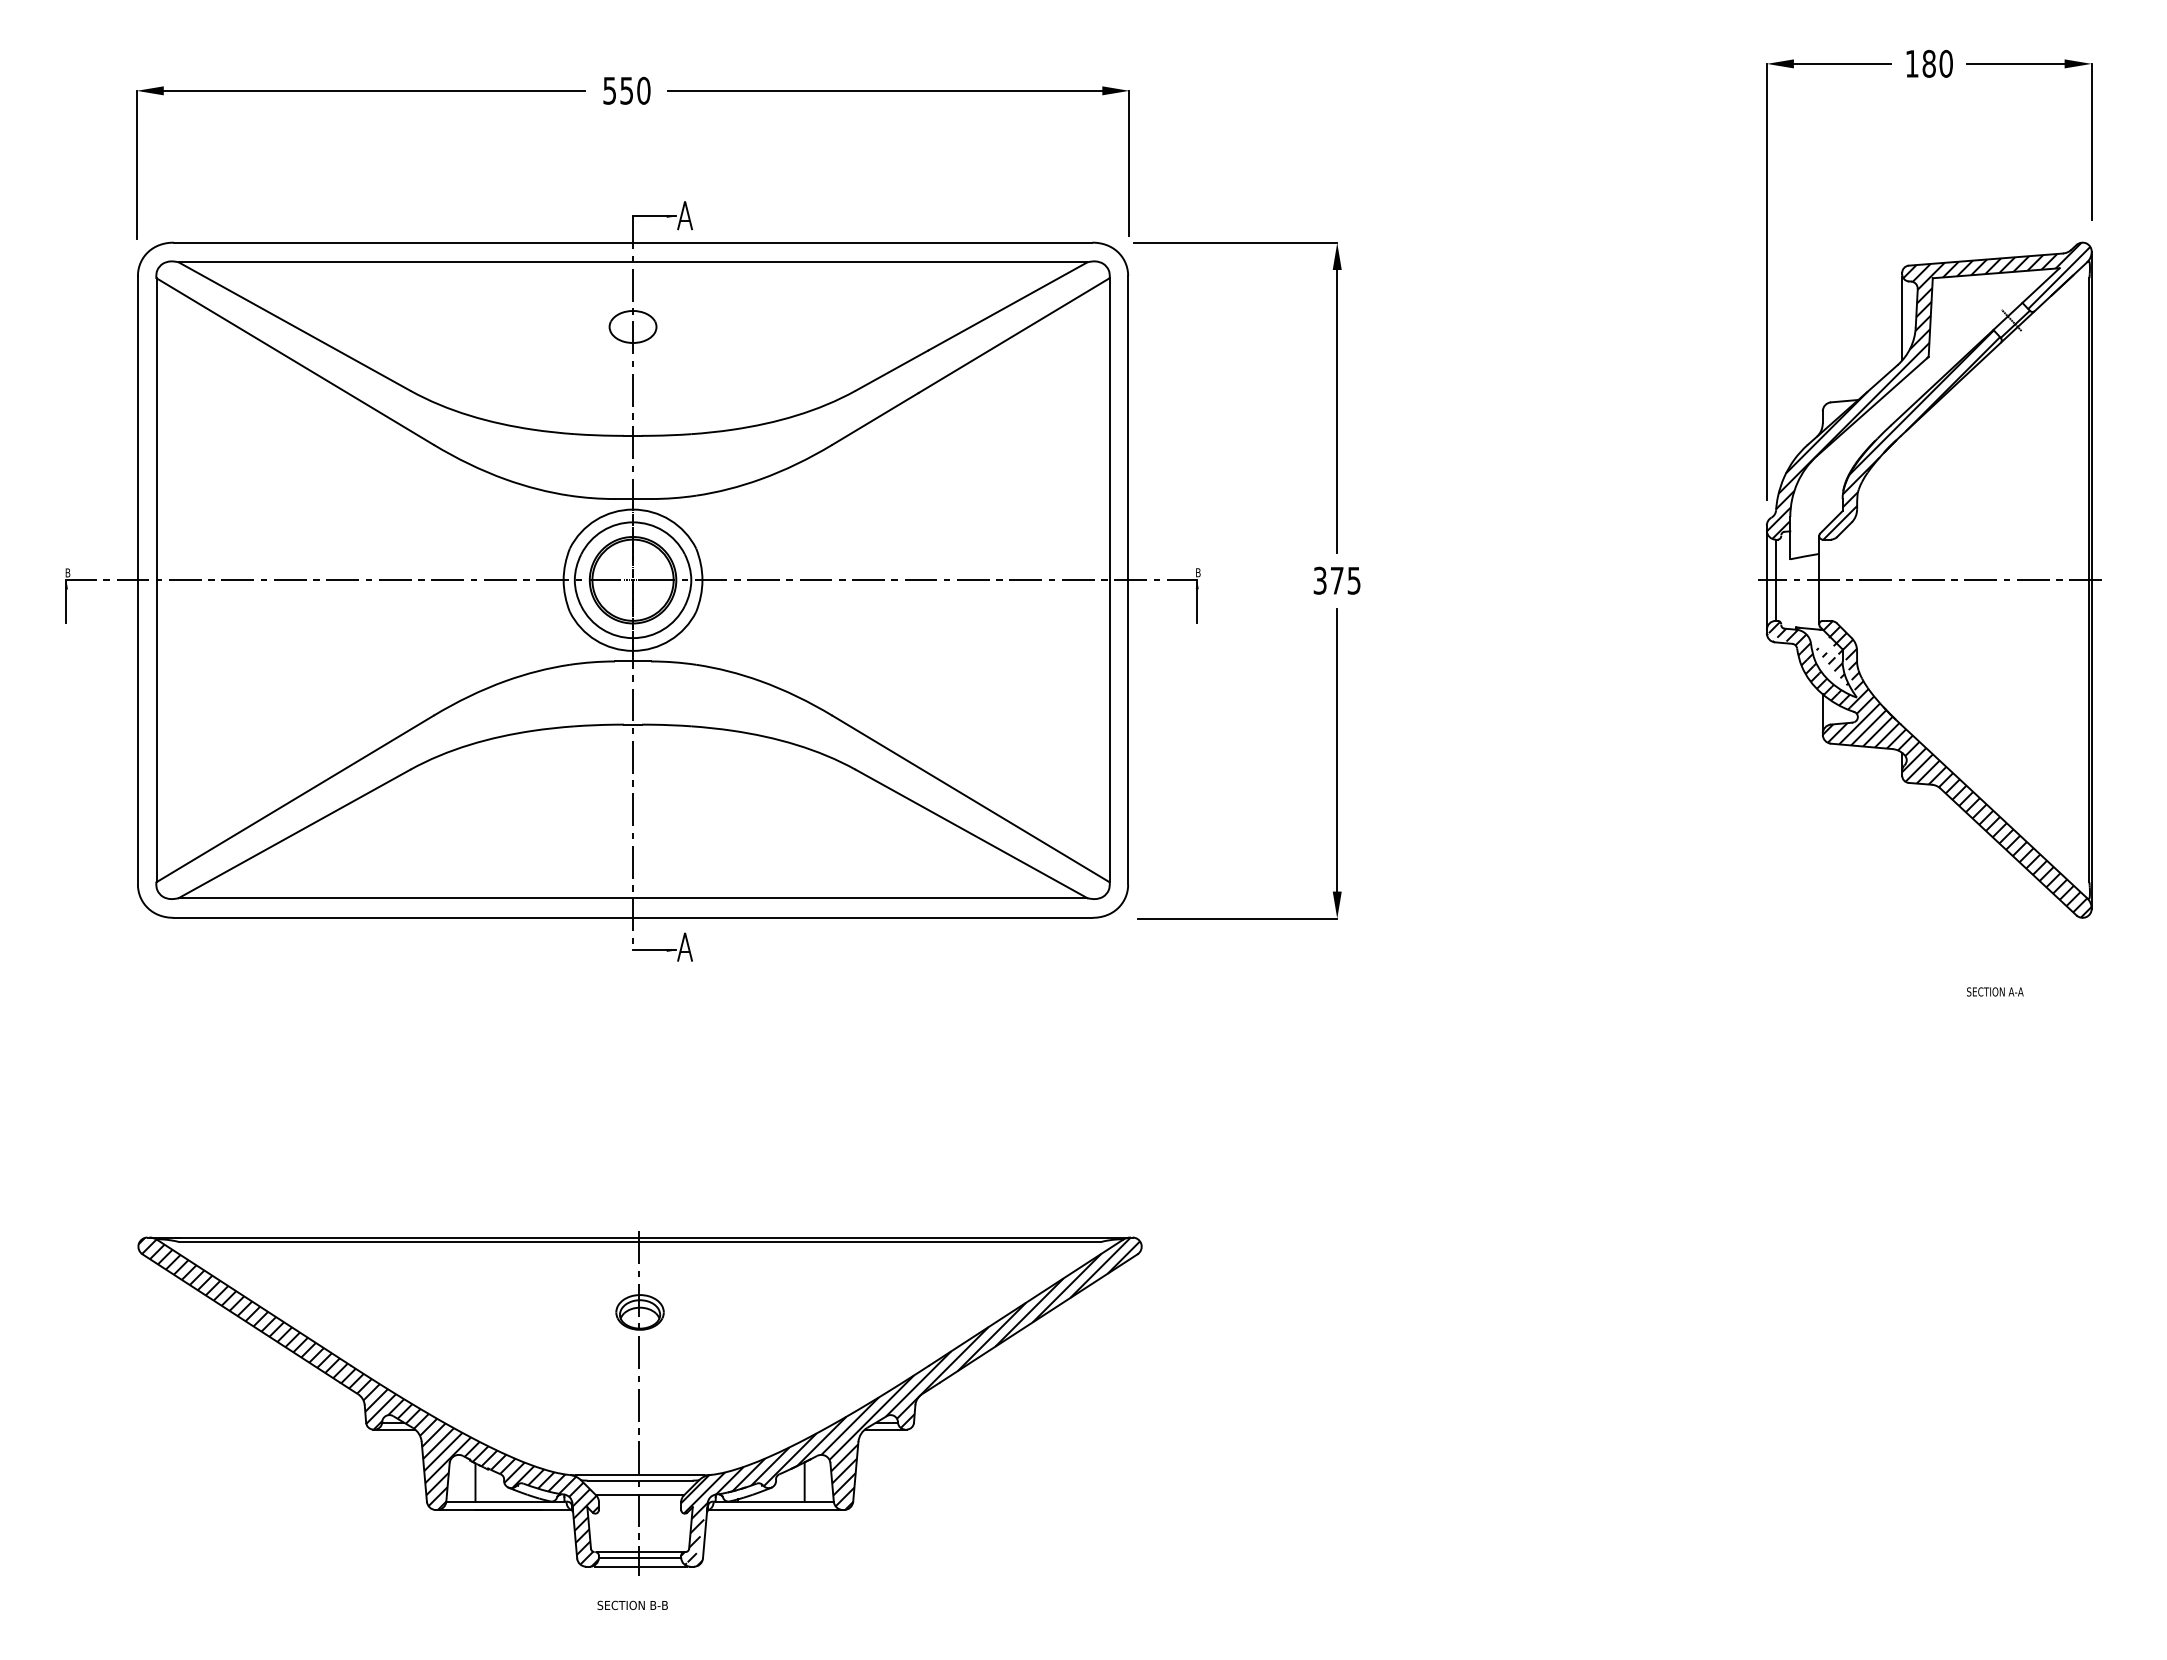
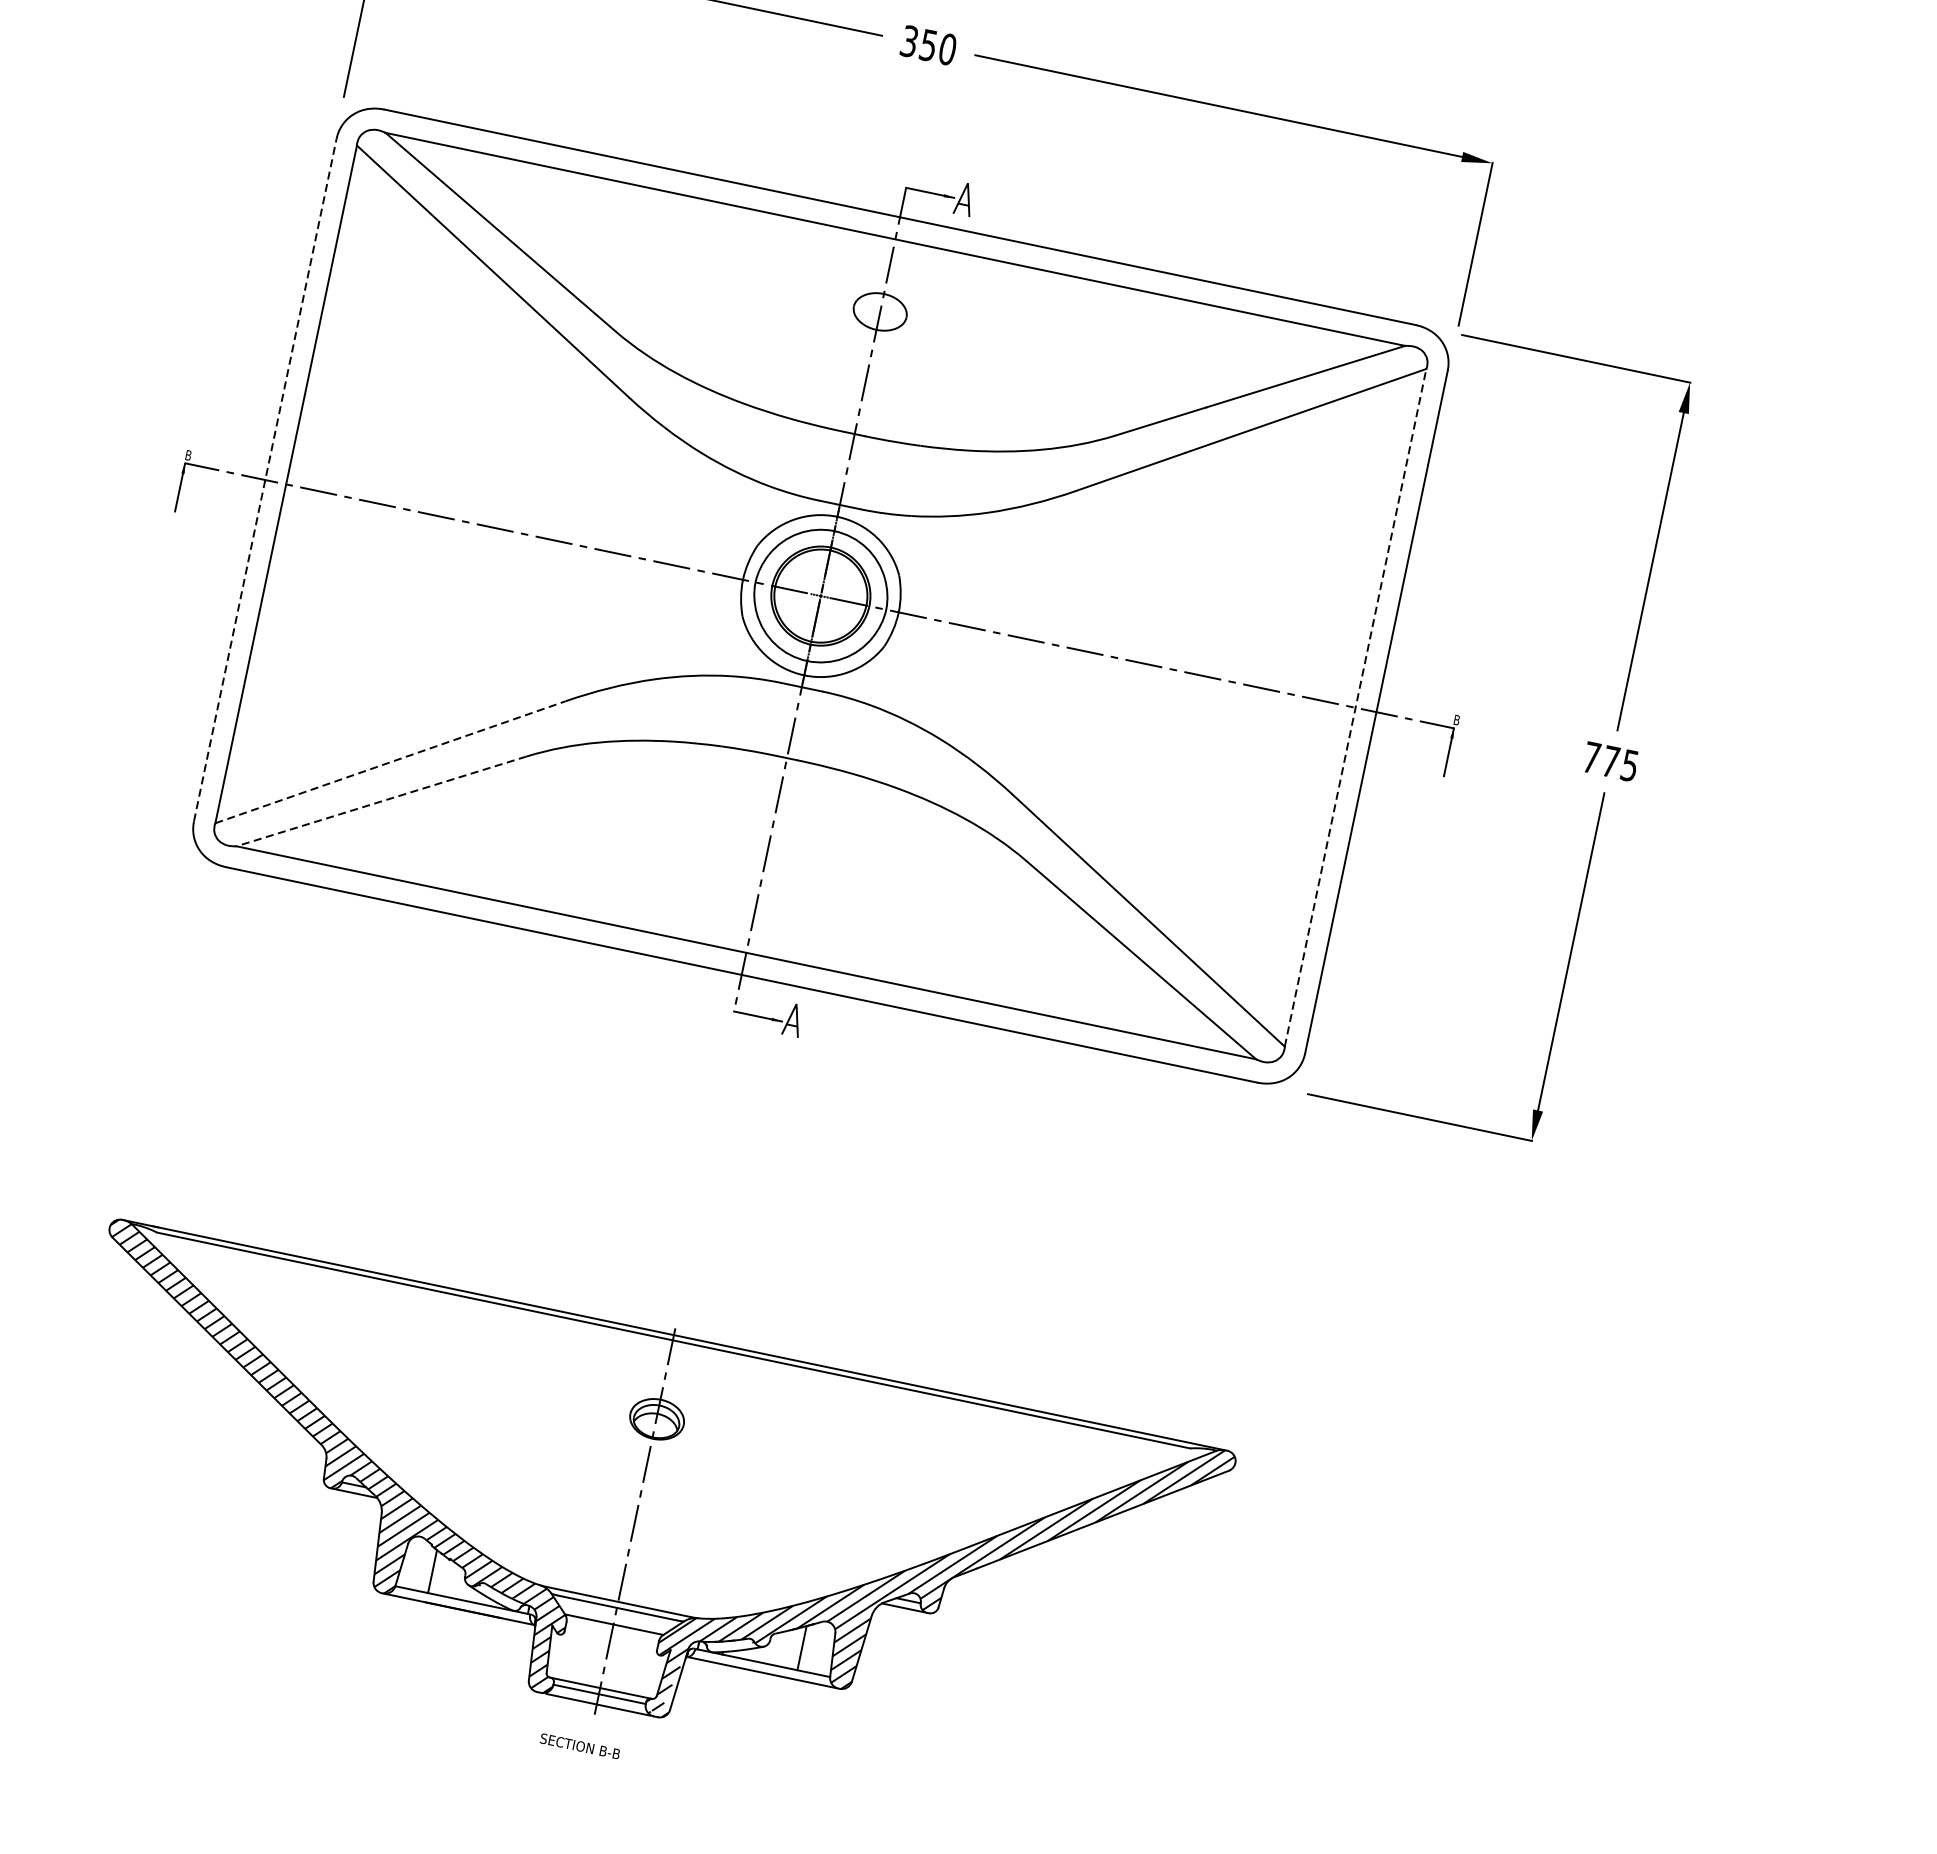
text: (610, 90) -> (910, 41), 550 -> 350
line: (137, 579) -> (265, 479), solid -> dashed
line: (1109, 580) -> (1355, 708), solid -> dashed
text: (1319, 580) -> (1591, 757), 375 -> 775
line: (295, 798) -> (390, 761), solid -> dashed
line: (294, 834) -> (381, 802), solid -> dashed

